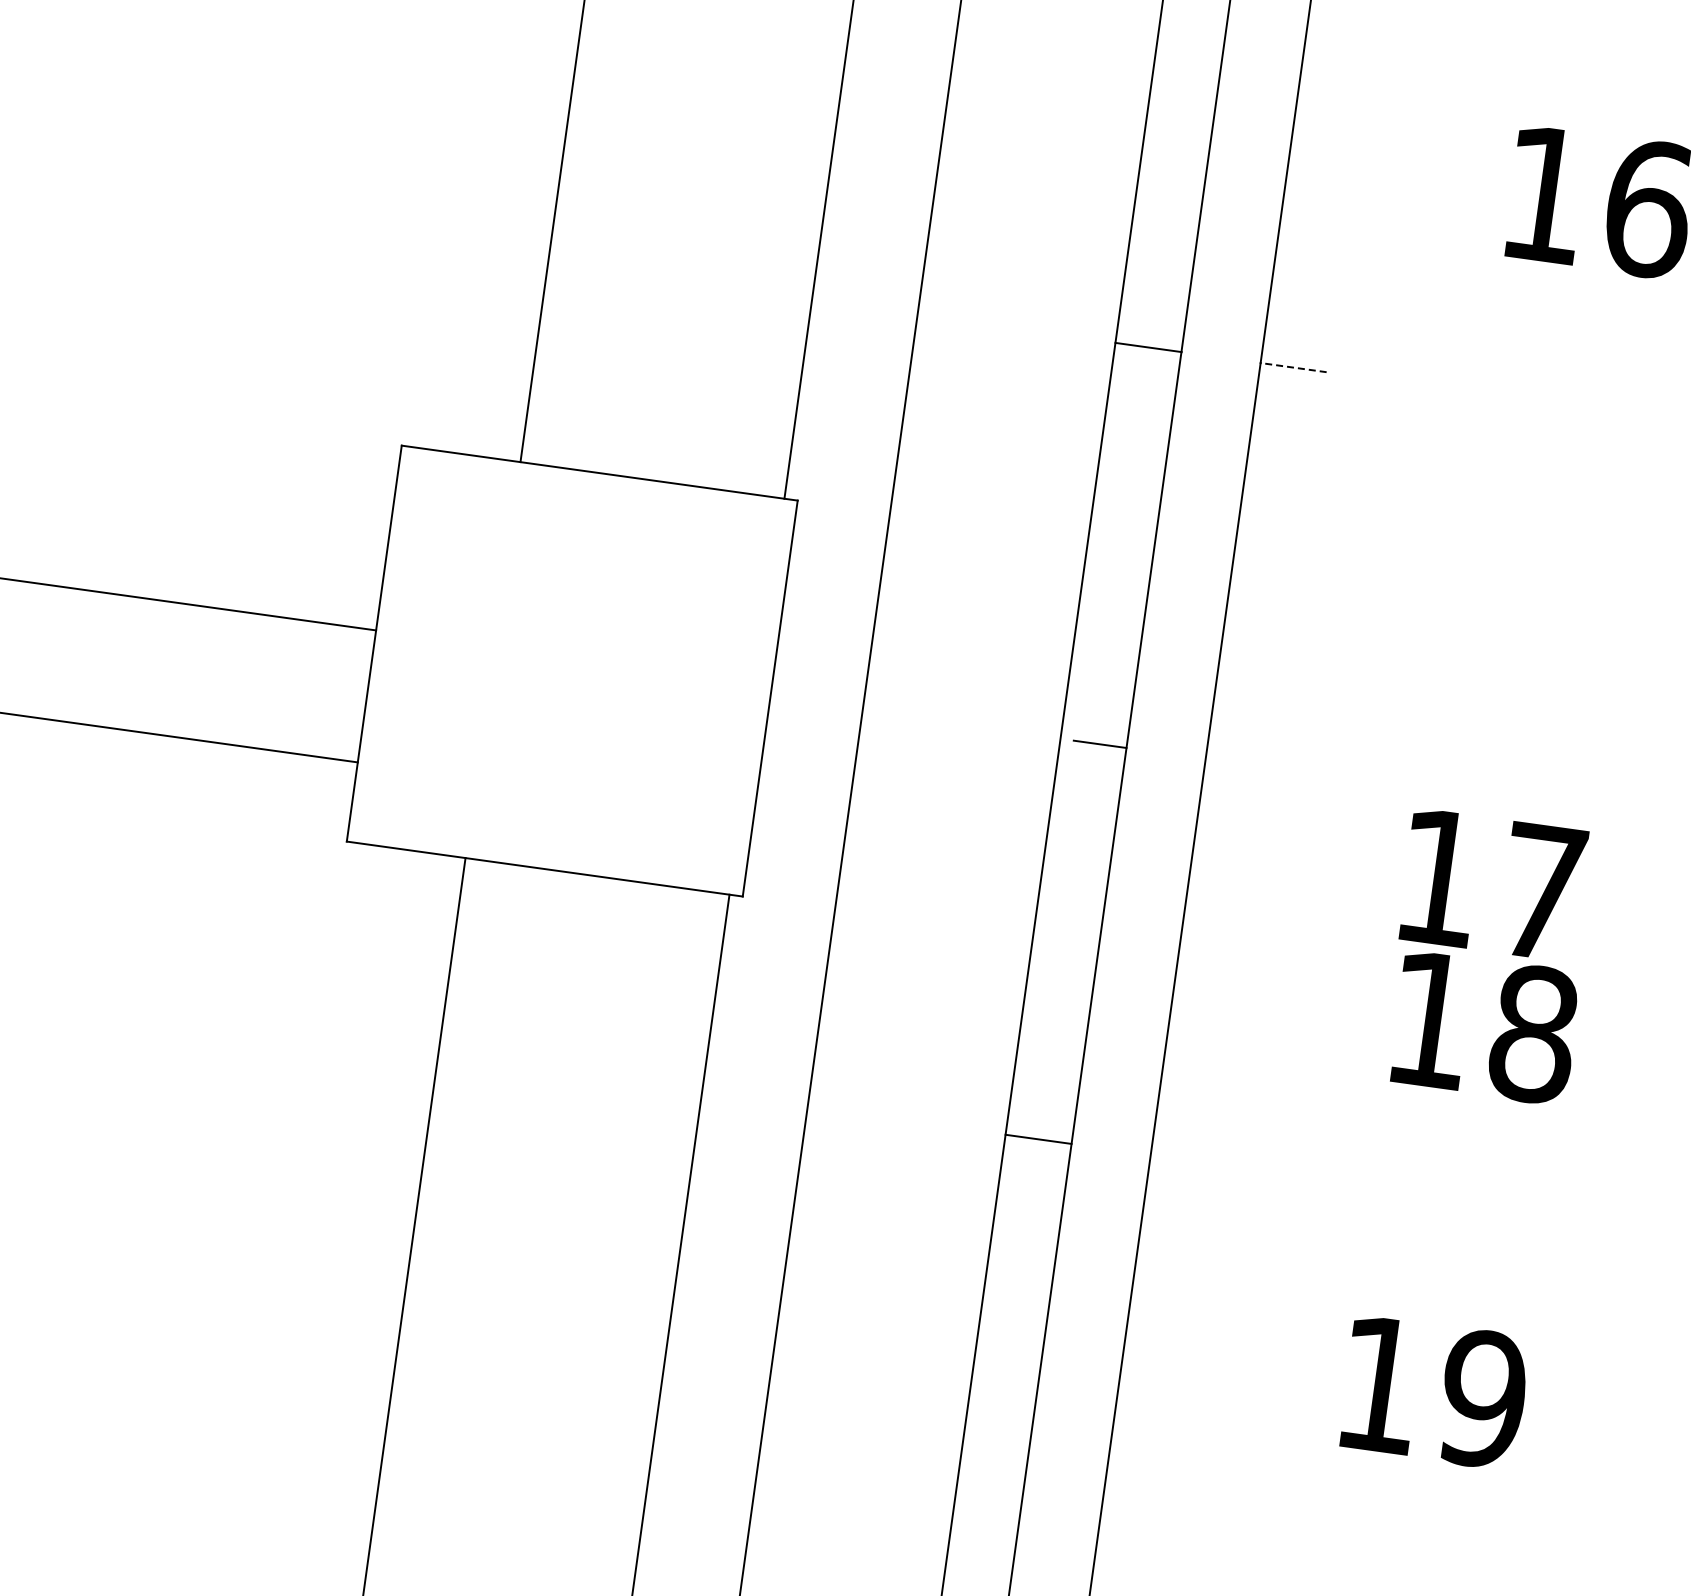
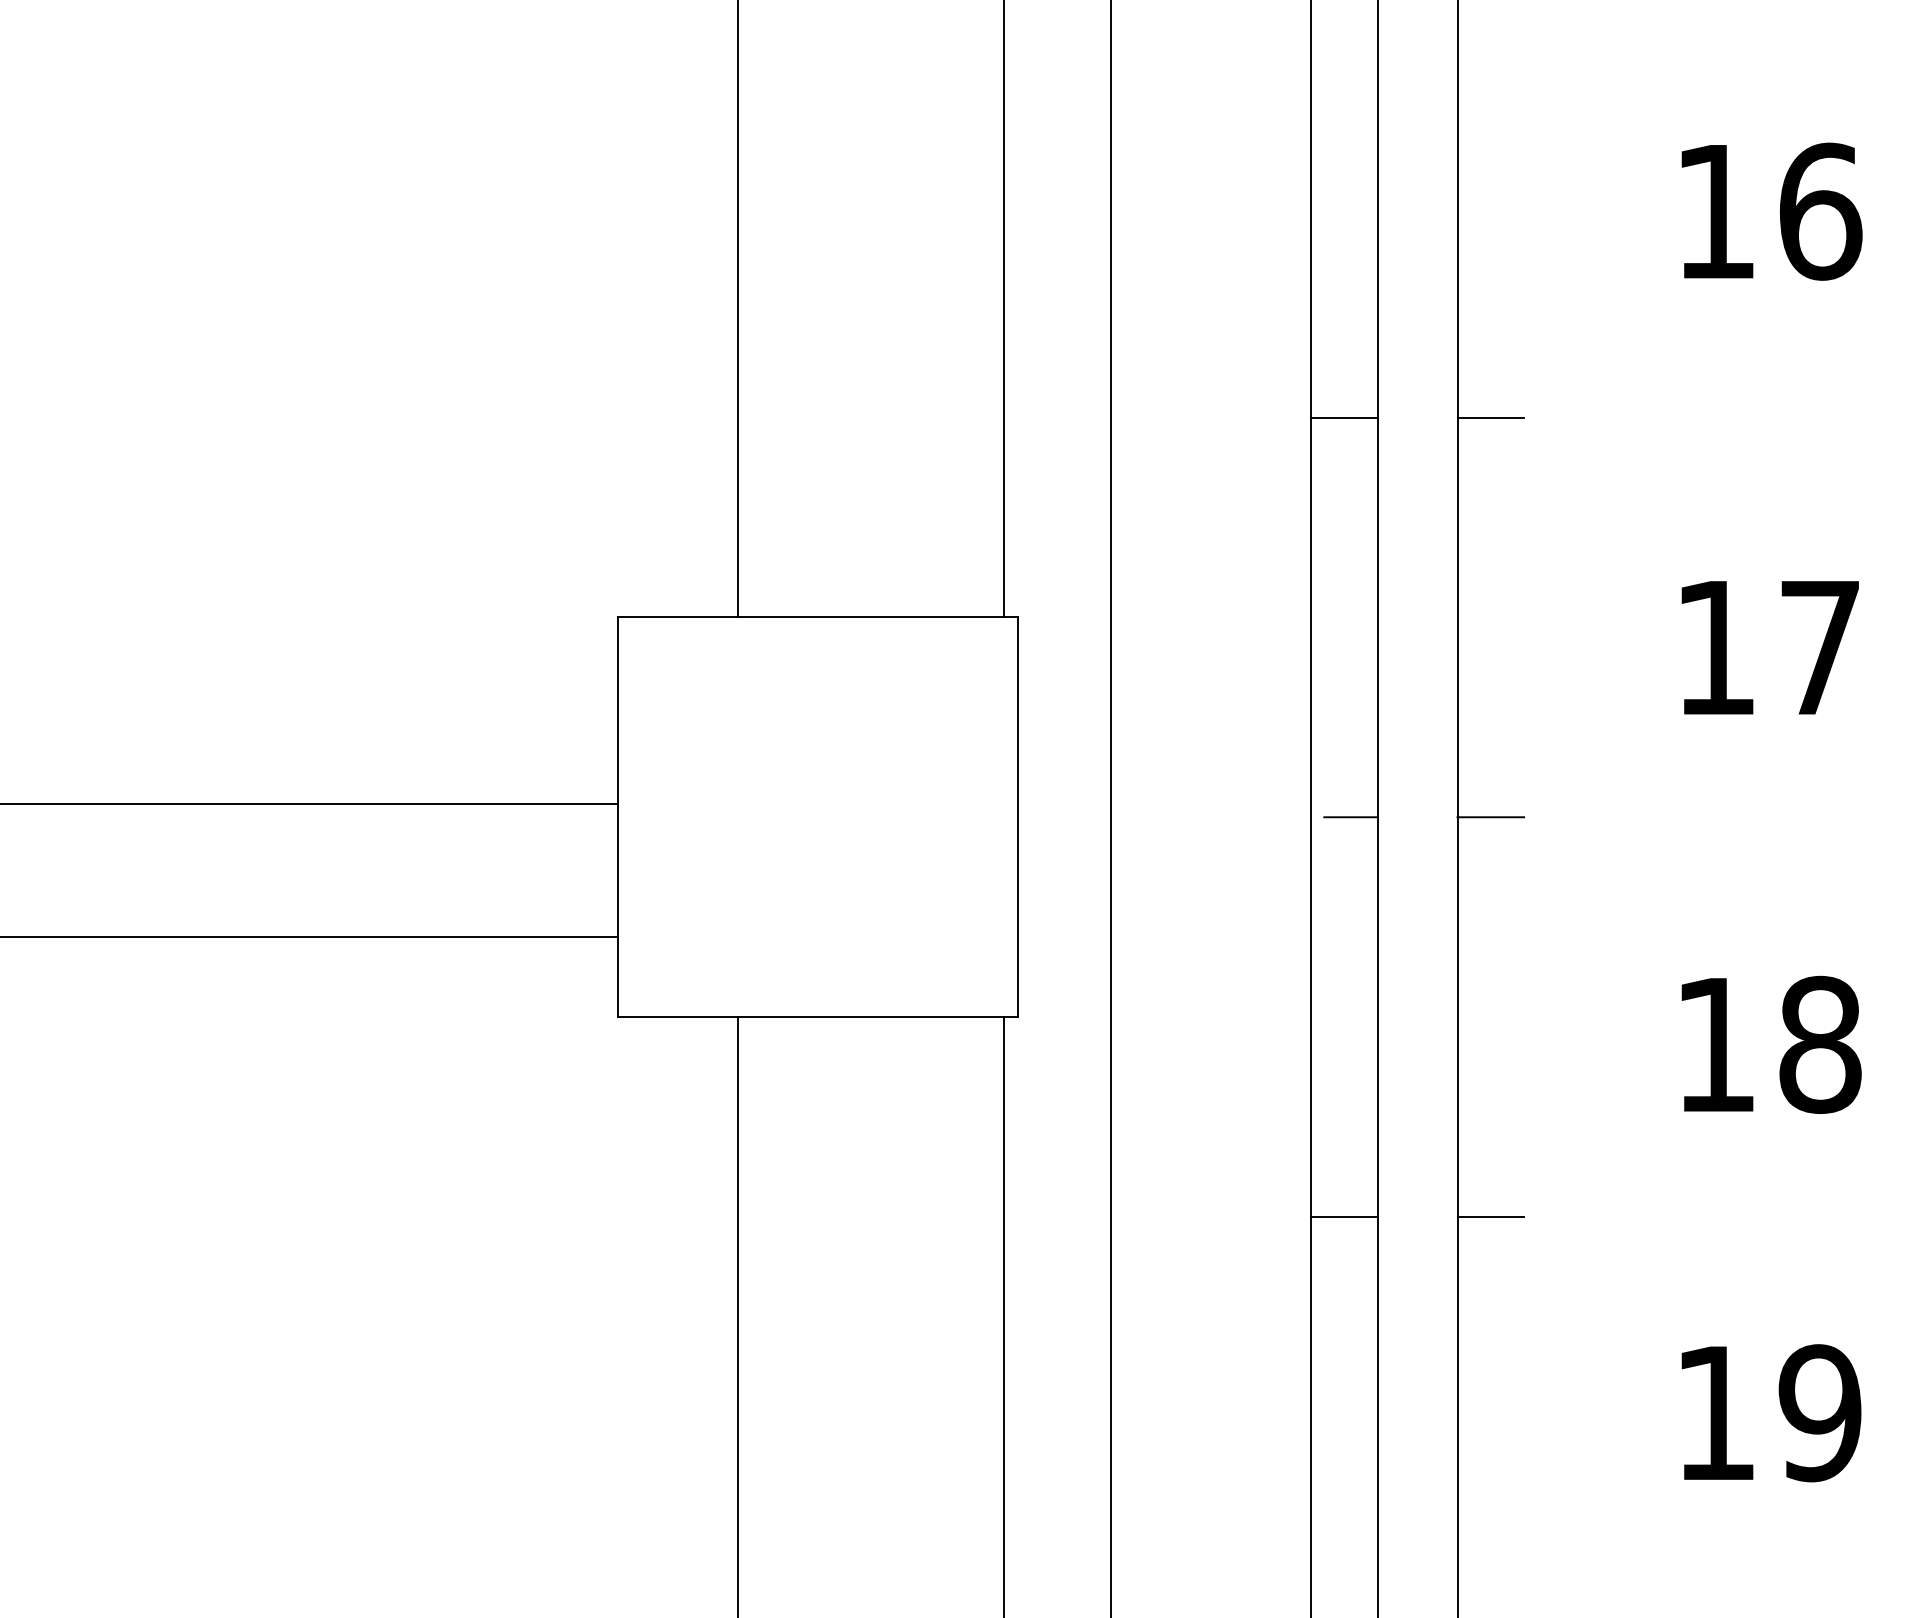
line: (1293, 367) -> (1490, 417), dashed -> solid
line: (1238, 763) -> (1490, 817), added
text: (1492, 884) -> (1769, 647), moved
line: (1183, 1158) -> (1490, 1216), added

